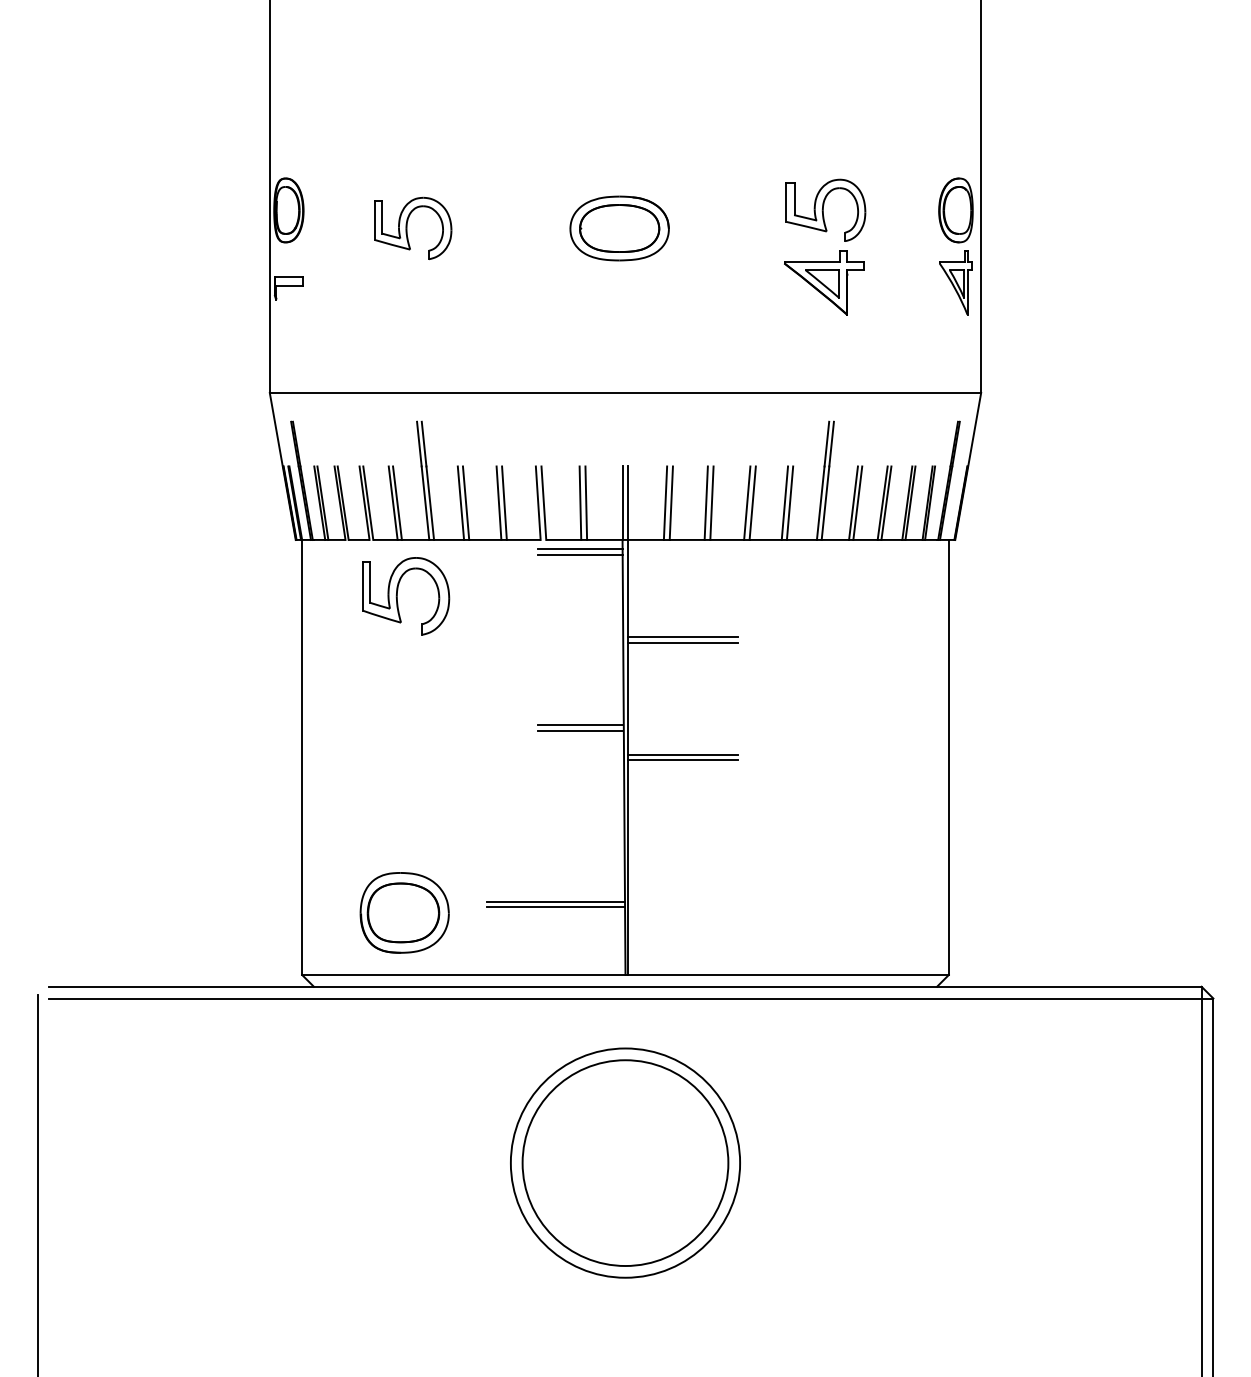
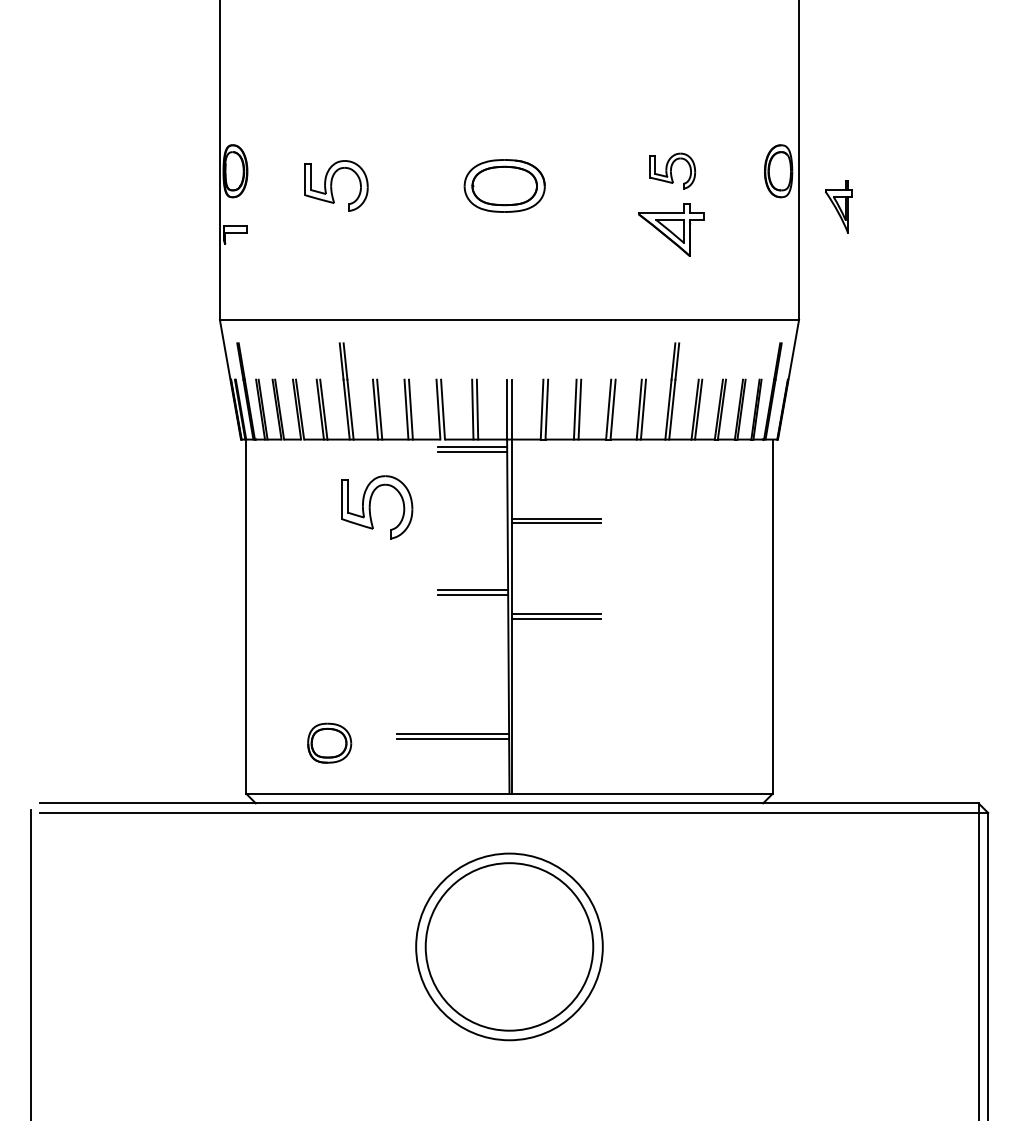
part: (825, 209) -> (672, 170), size x0.7
part: (955, 282) -> (838, 207), moved
part: (397, 596) -> (370, 507), moved
part: (404, 912) -> (329, 742), size x0.6

